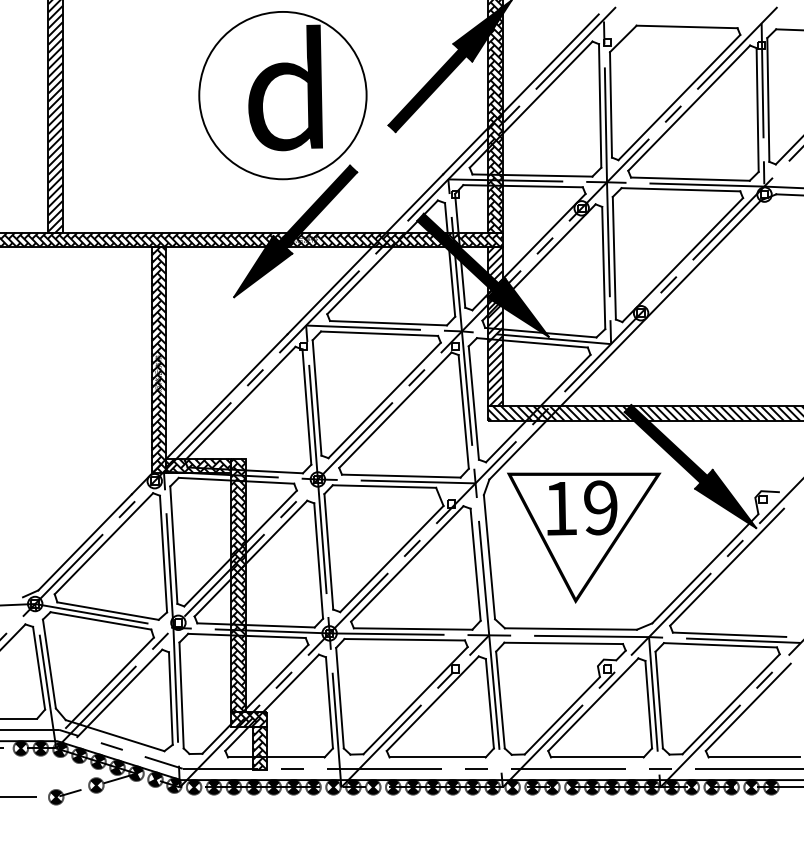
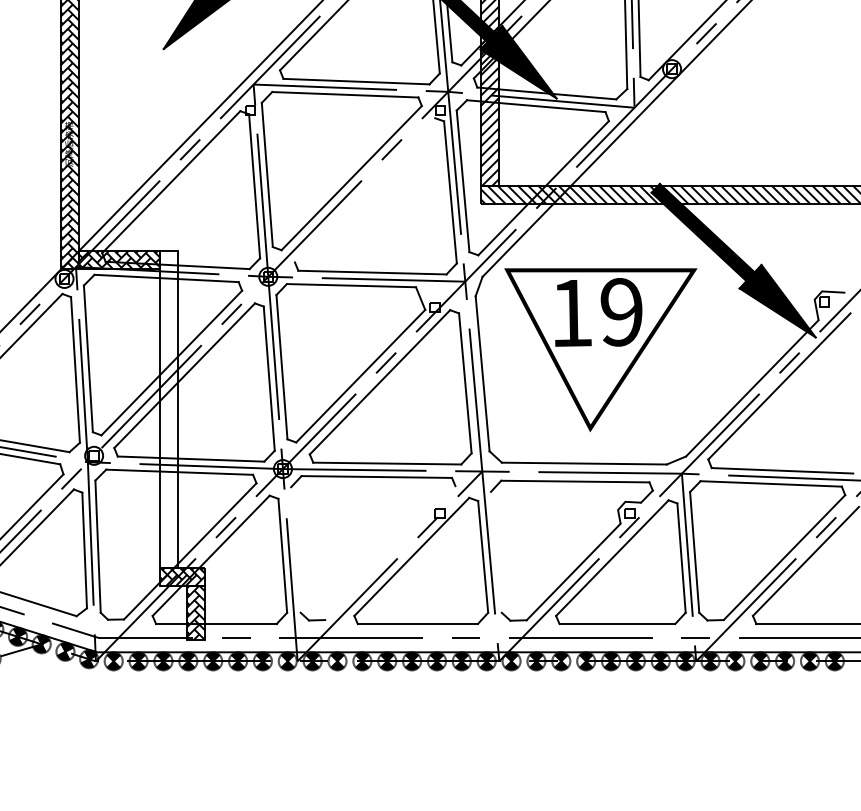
line: (395, 409) -> (365, 189), removed
hatch: (238, 585) -> (169, 409), removed
line: (339, 697) -> (295, 549), removed
line: (500, 699) -> (496, 551), removed
line: (415, 700) -> (390, 552), removed

